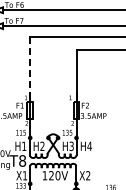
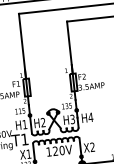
line: (30, 69) -> (22, 46), dashed -> solid
text: (22, 160) -> (24, 139), T8 -> T1

